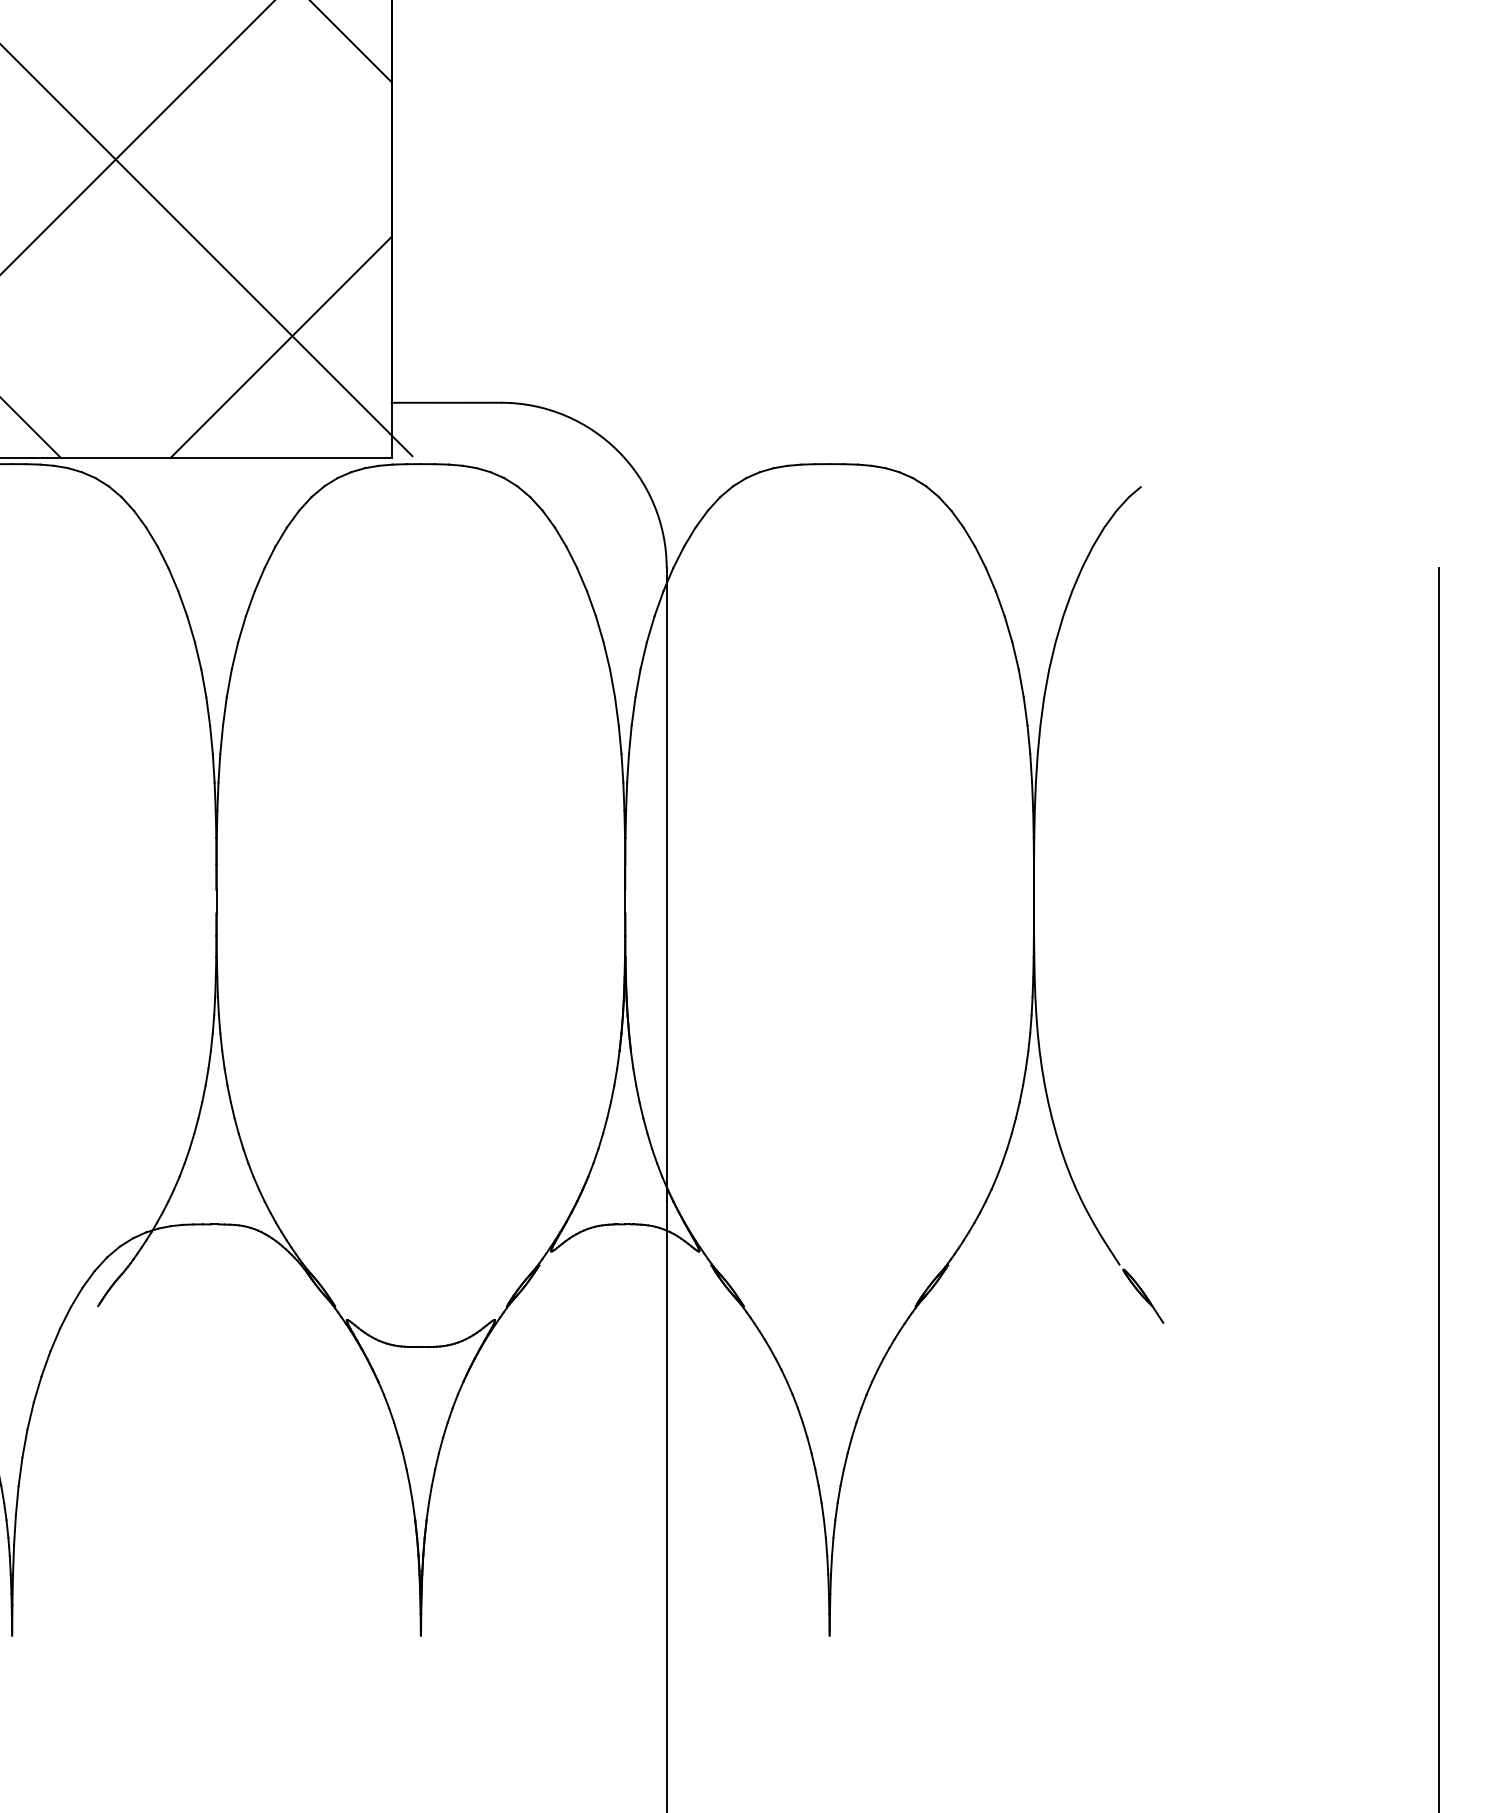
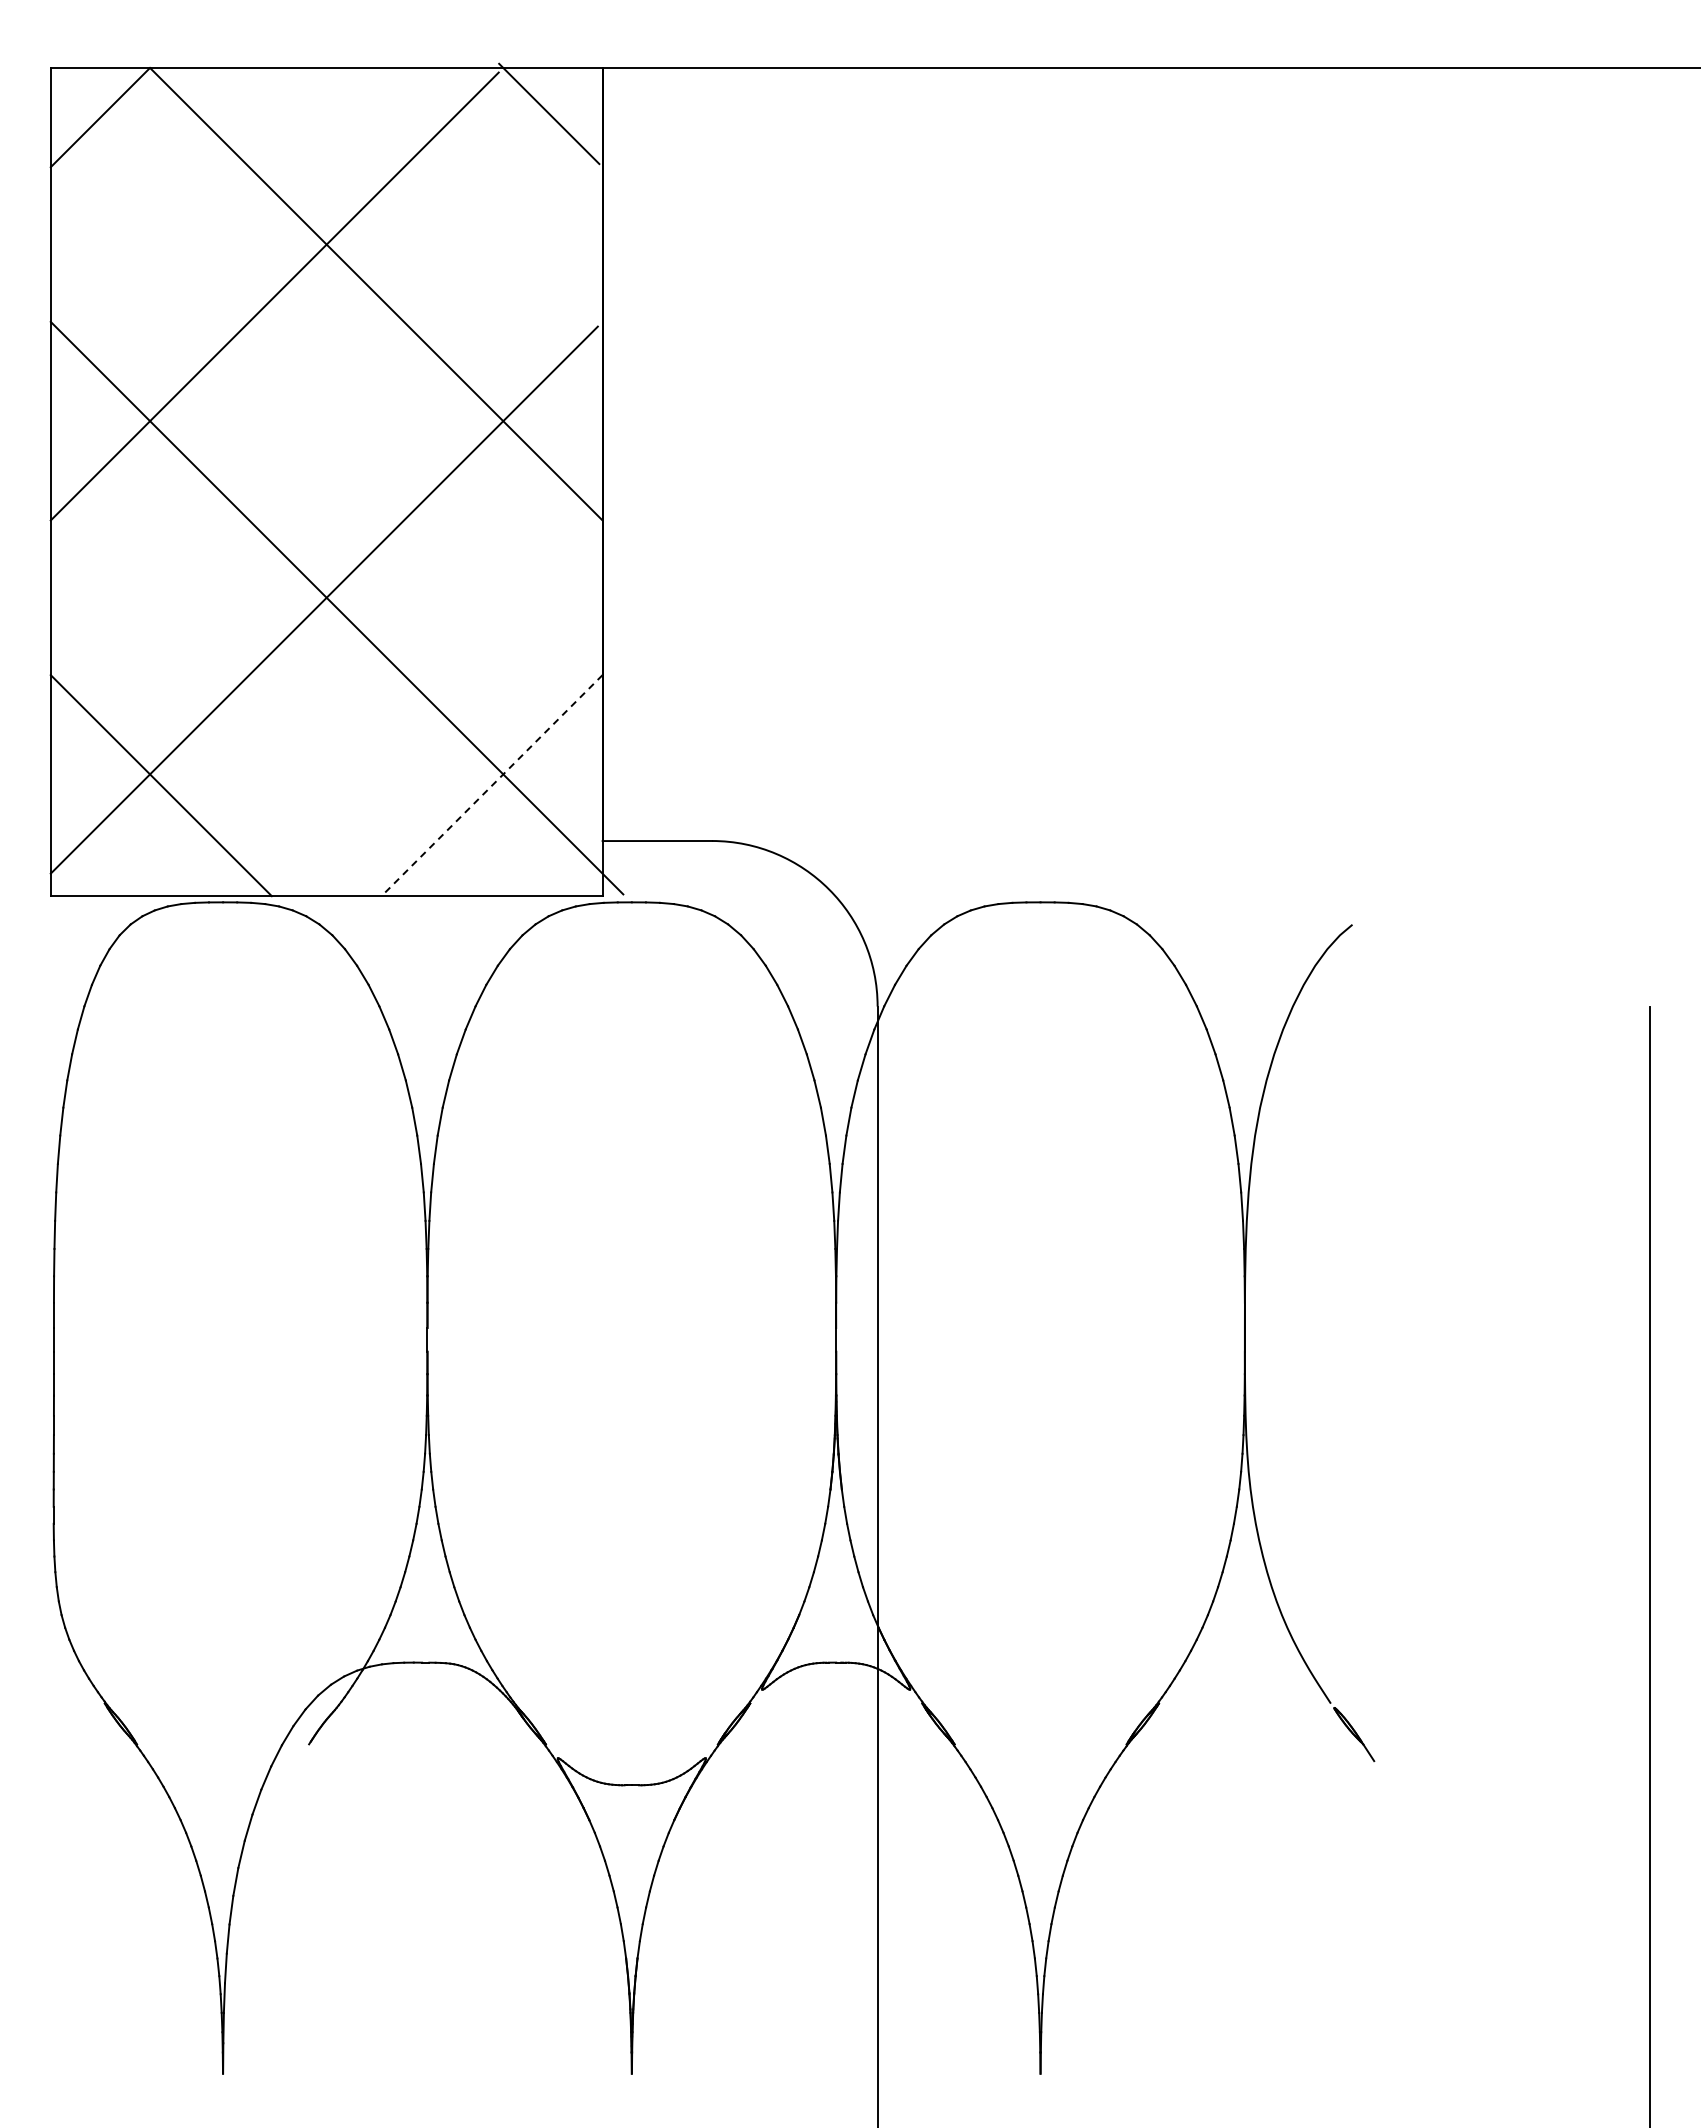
line: (280, 347) -> (491, 785), solid -> dashed

